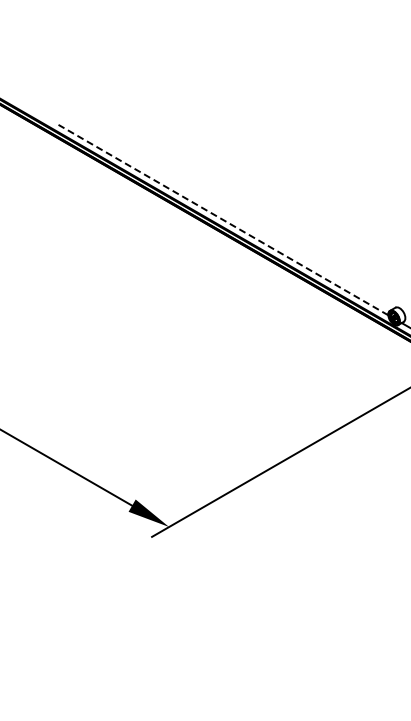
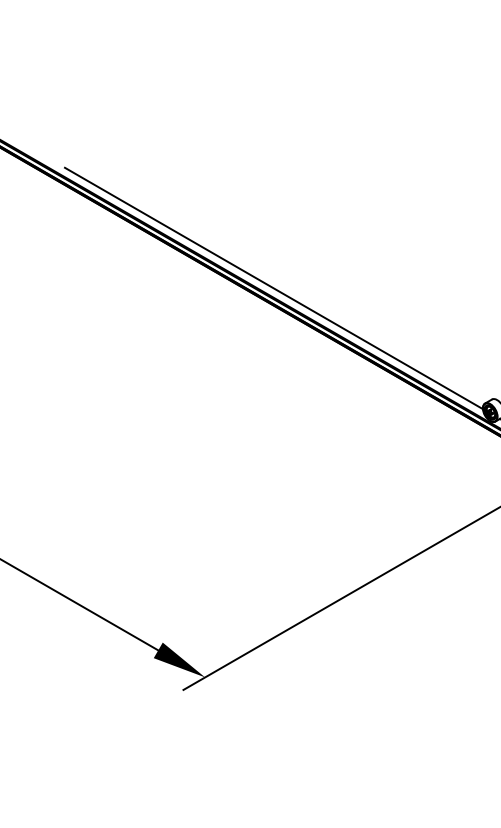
line: (222, 219) -> (272, 287), dashed -> solid

